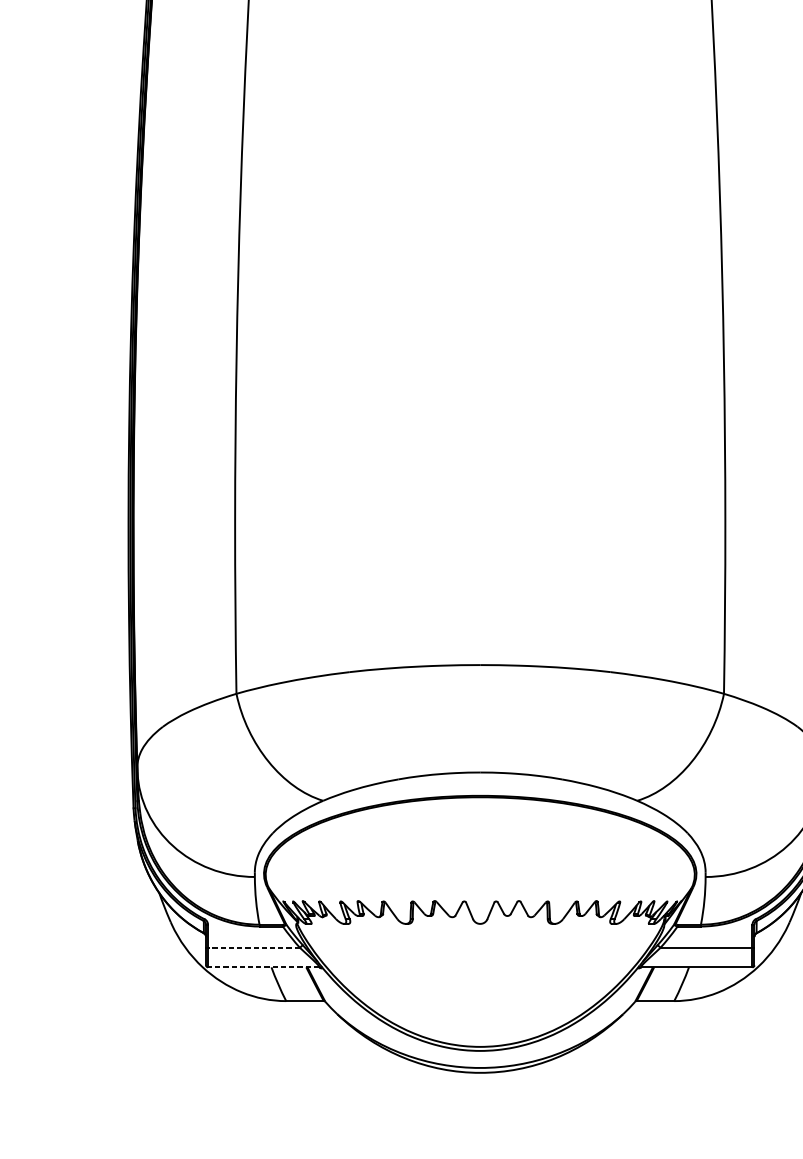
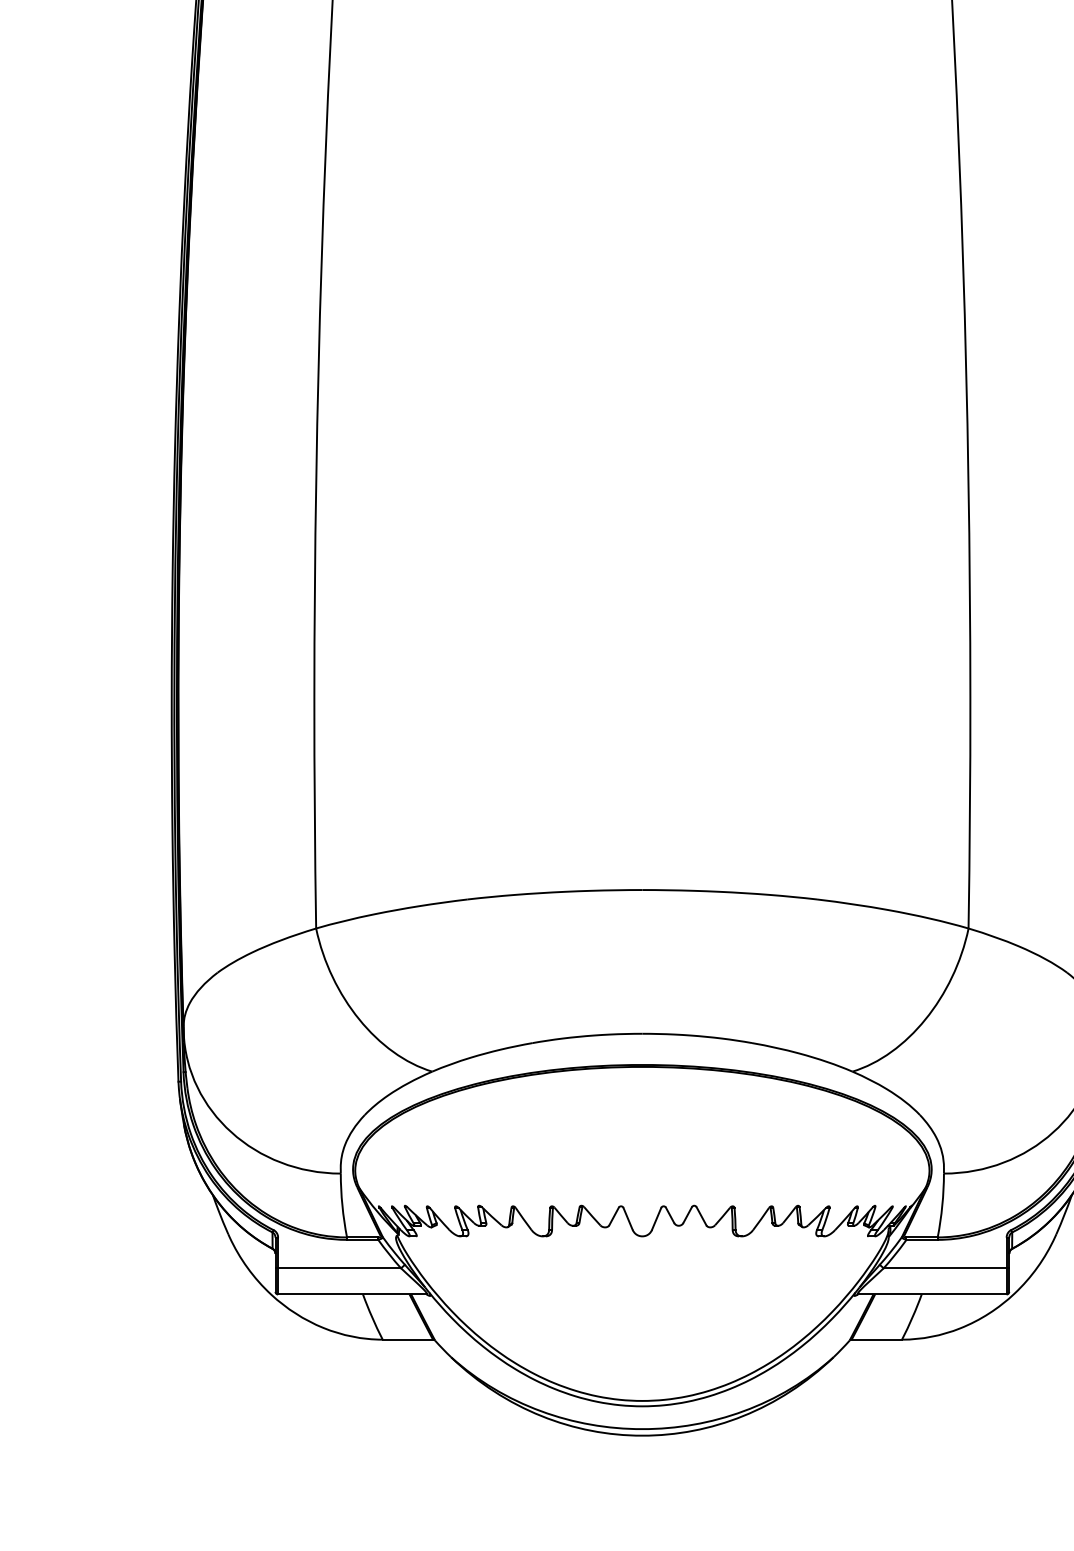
line: (253, 947) -> (339, 1268), dashed -> solid
line: (262, 967) -> (351, 1294), dashed -> solid

